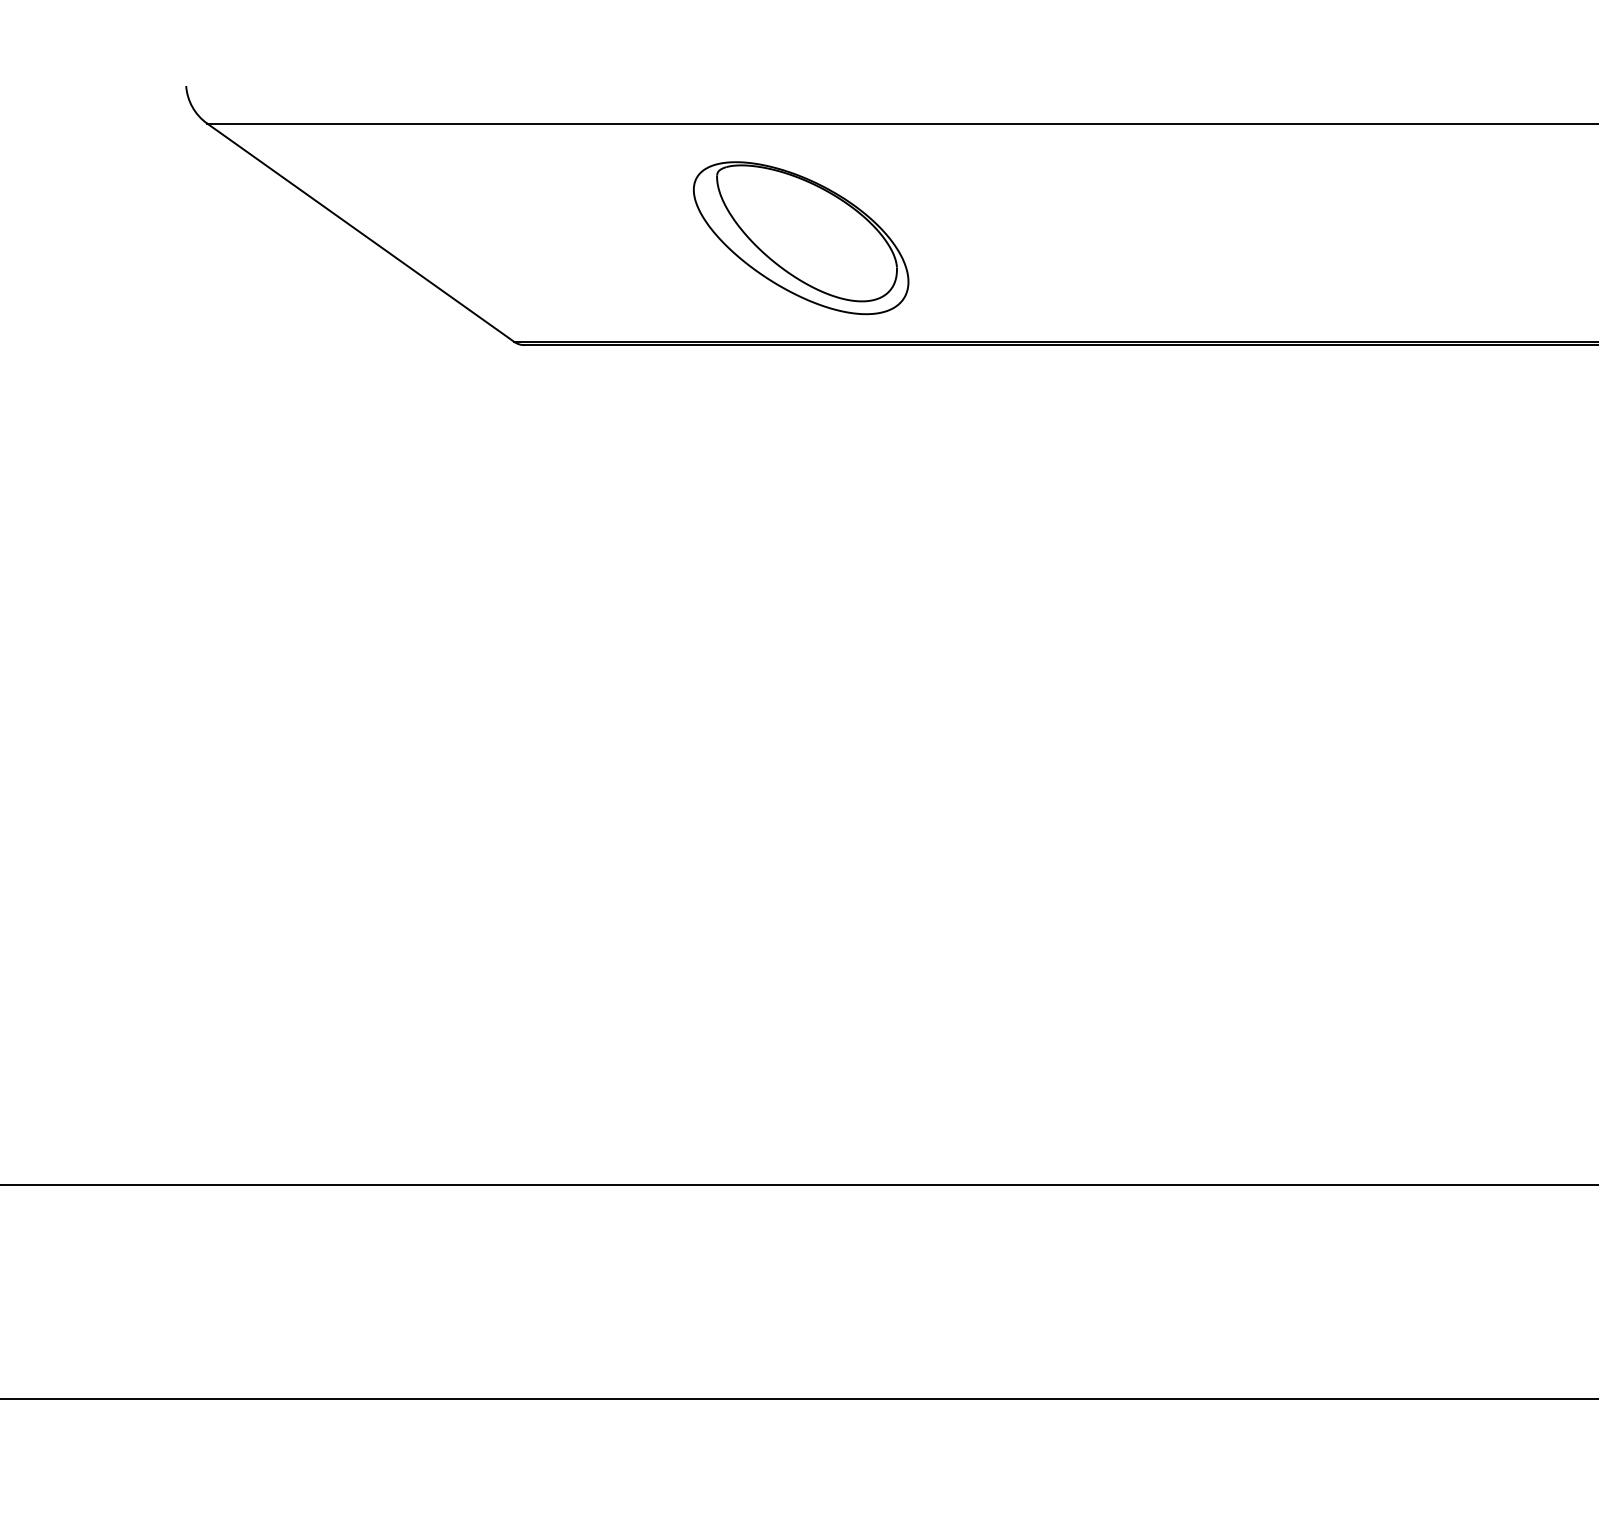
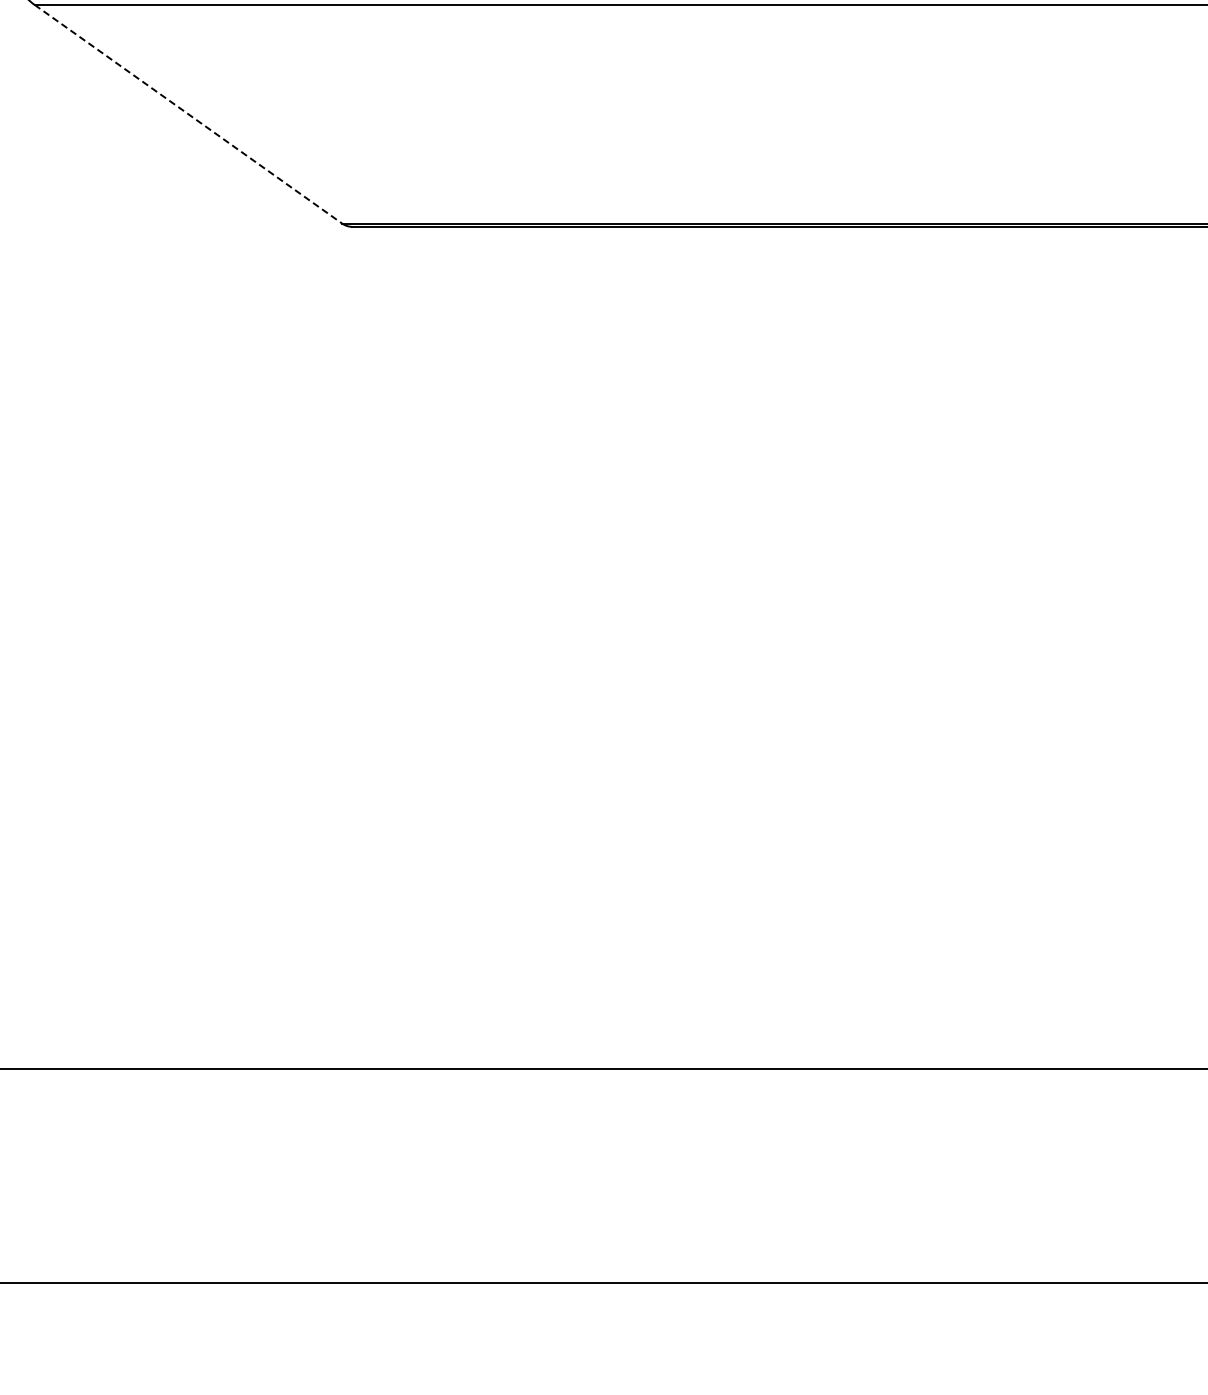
line: (361, 233) -> (189, 114), solid -> dashed
part: (801, 238) -> (630, 119), removed

